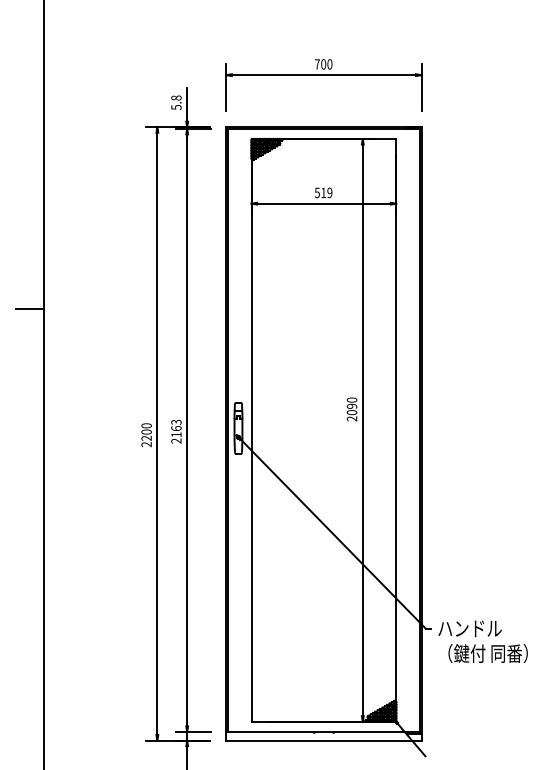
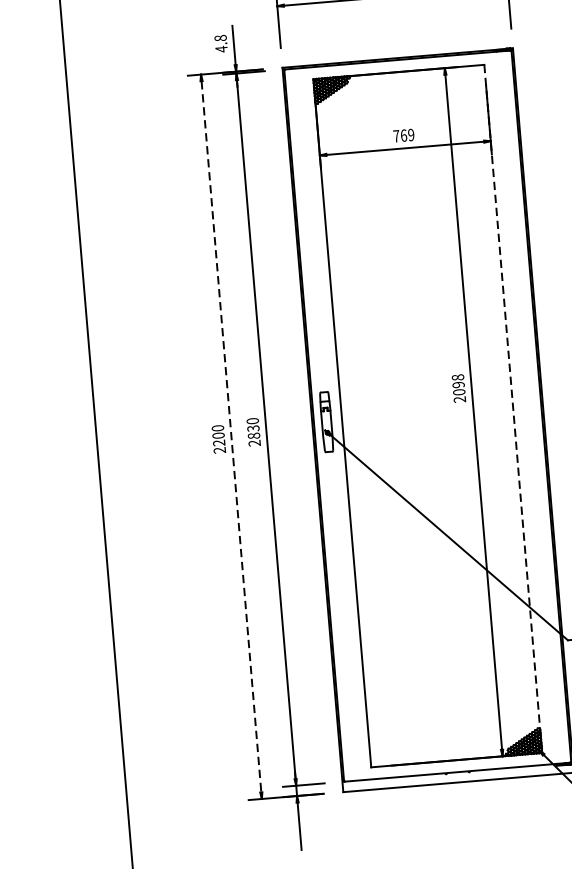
text: (176, 107) -> (221, 49), 5.8 -> 4.8
text: (320, 192) -> (400, 135), 519 -> 769
line: (29, 309) -> (68, 302), removed
text: (351, 399) -> (457, 376), 2090 -> 2098
text: (176, 428) -> (253, 428), 2163 -> 2830
line: (396, 430) -> (513, 409), solid -> dashed
line: (157, 434) -> (231, 437), solid -> dashed

